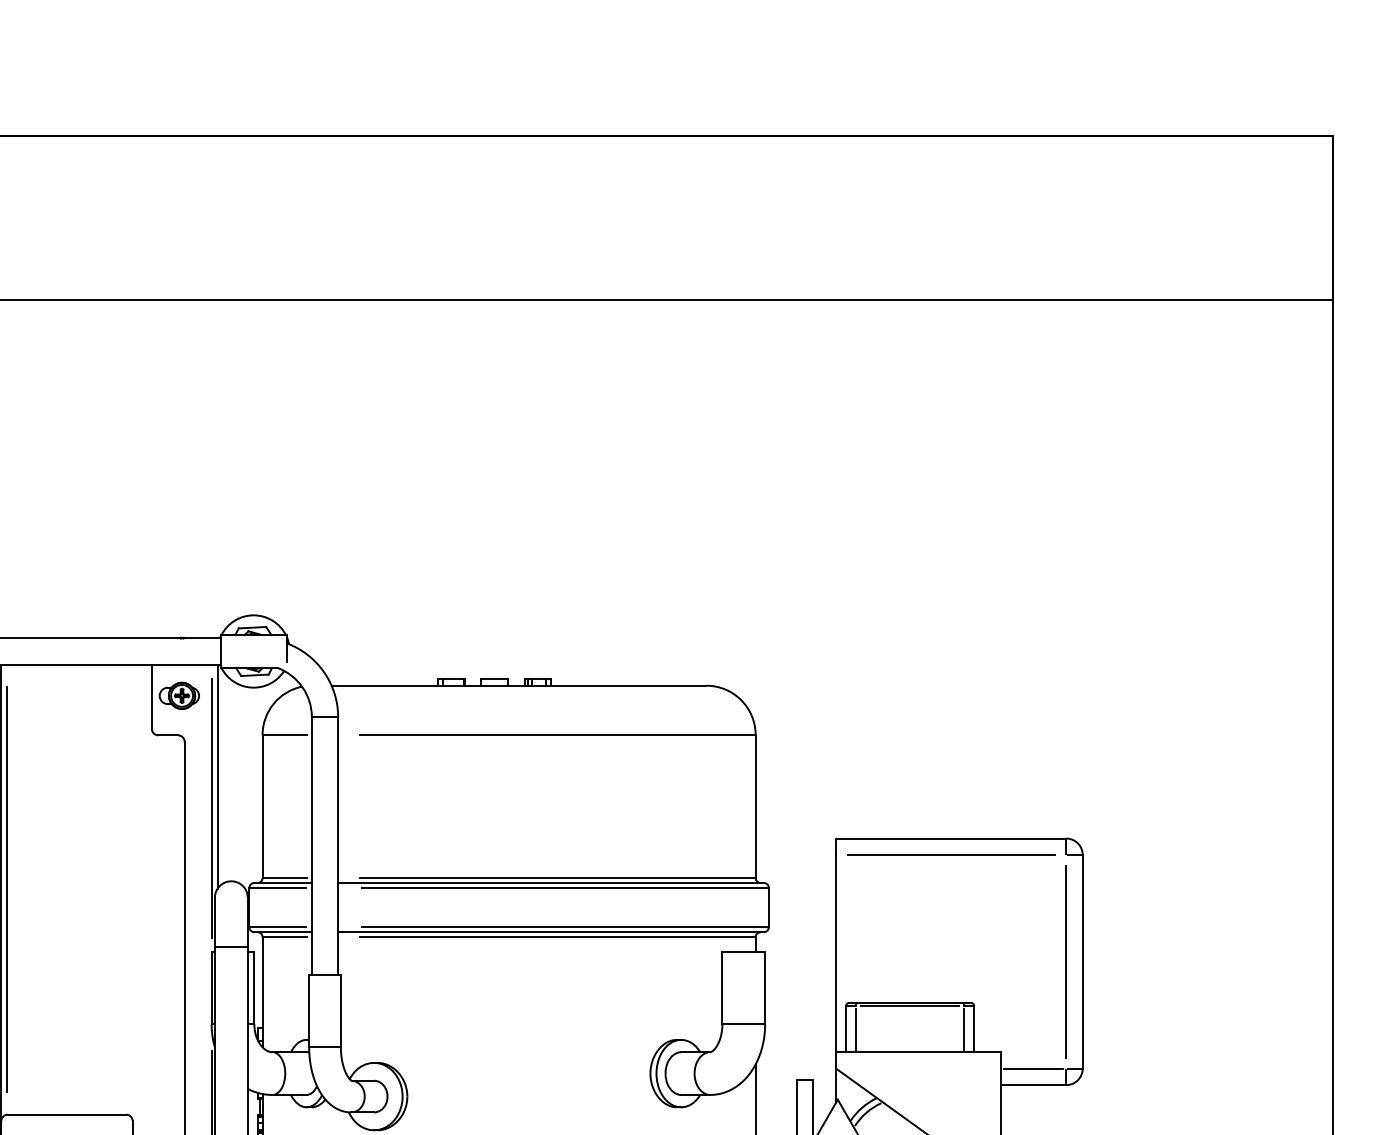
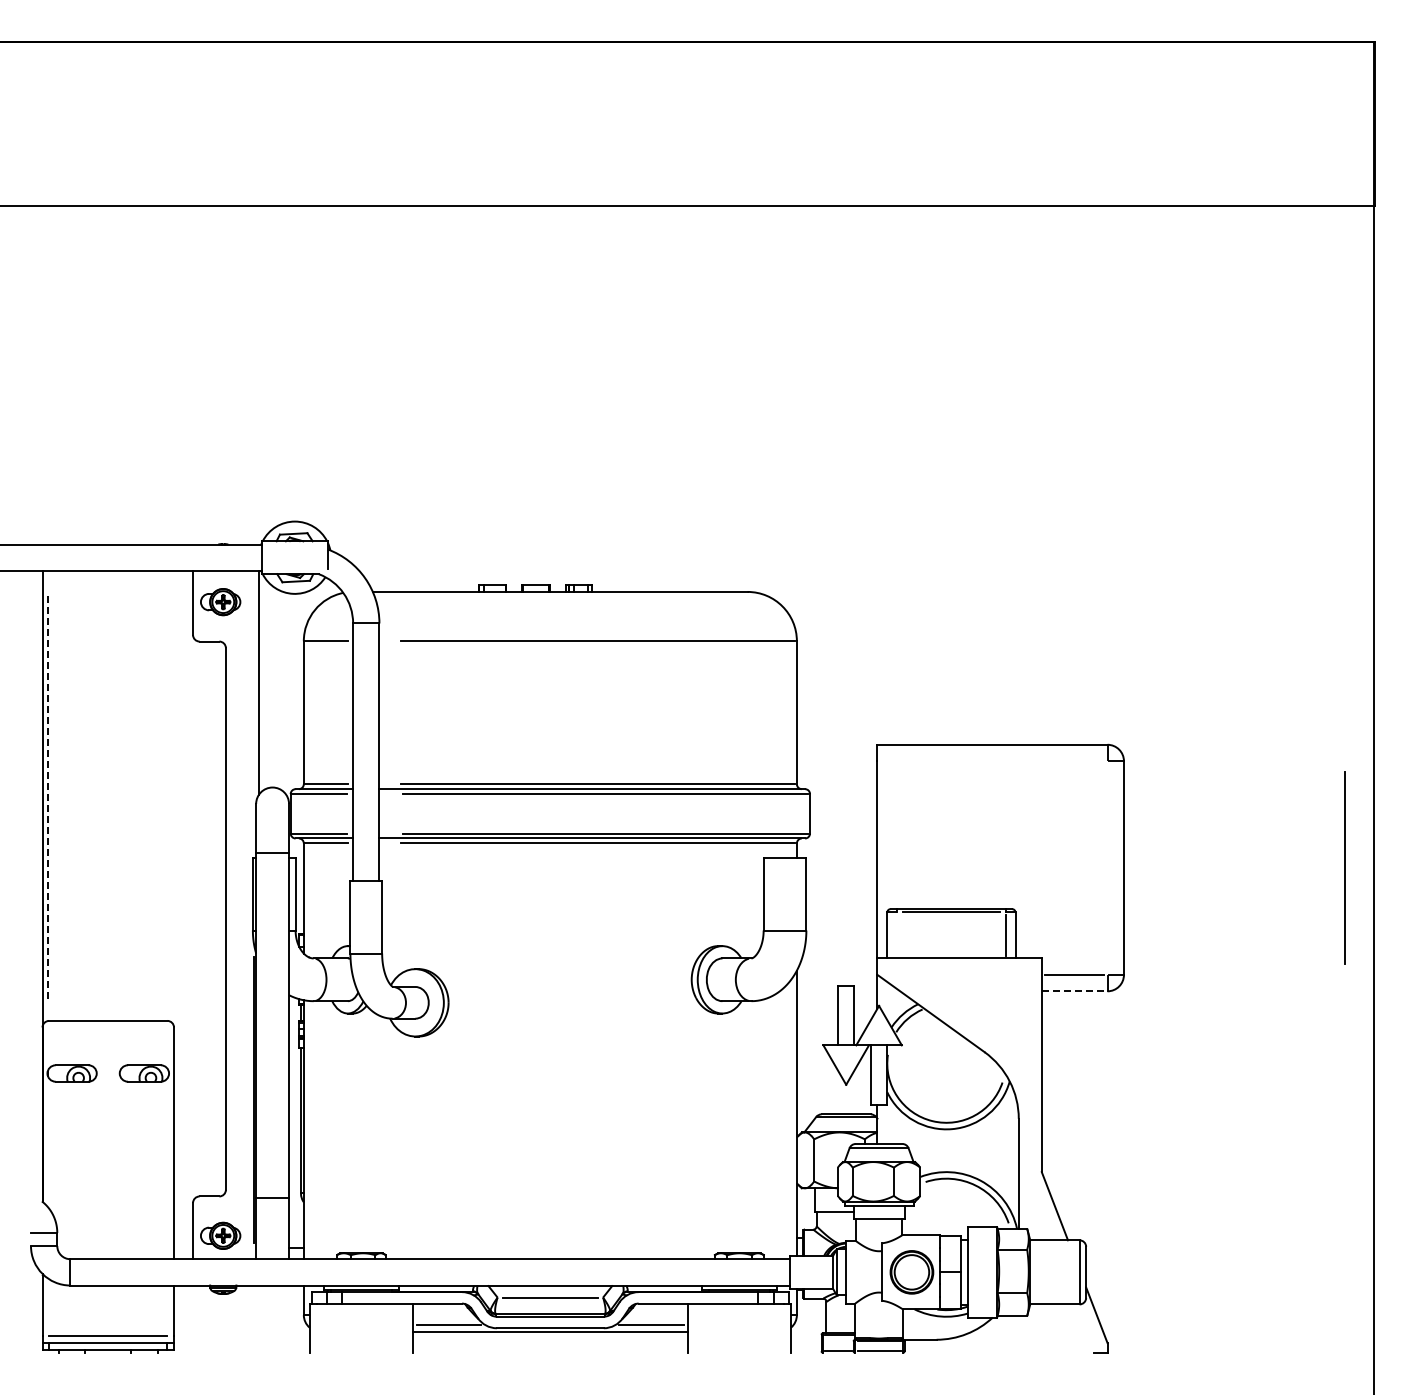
line: (212, 808) -> (253, 714), removed
line: (951, 855) -> (992, 761), removed
line: (6, 889) -> (47, 795), solid -> dashed
line: (1066, 961) -> (1344, 867), moved
line: (856, 1029) -> (897, 935), removed
line: (1033, 1085) -> (1074, 991), solid -> dashed

